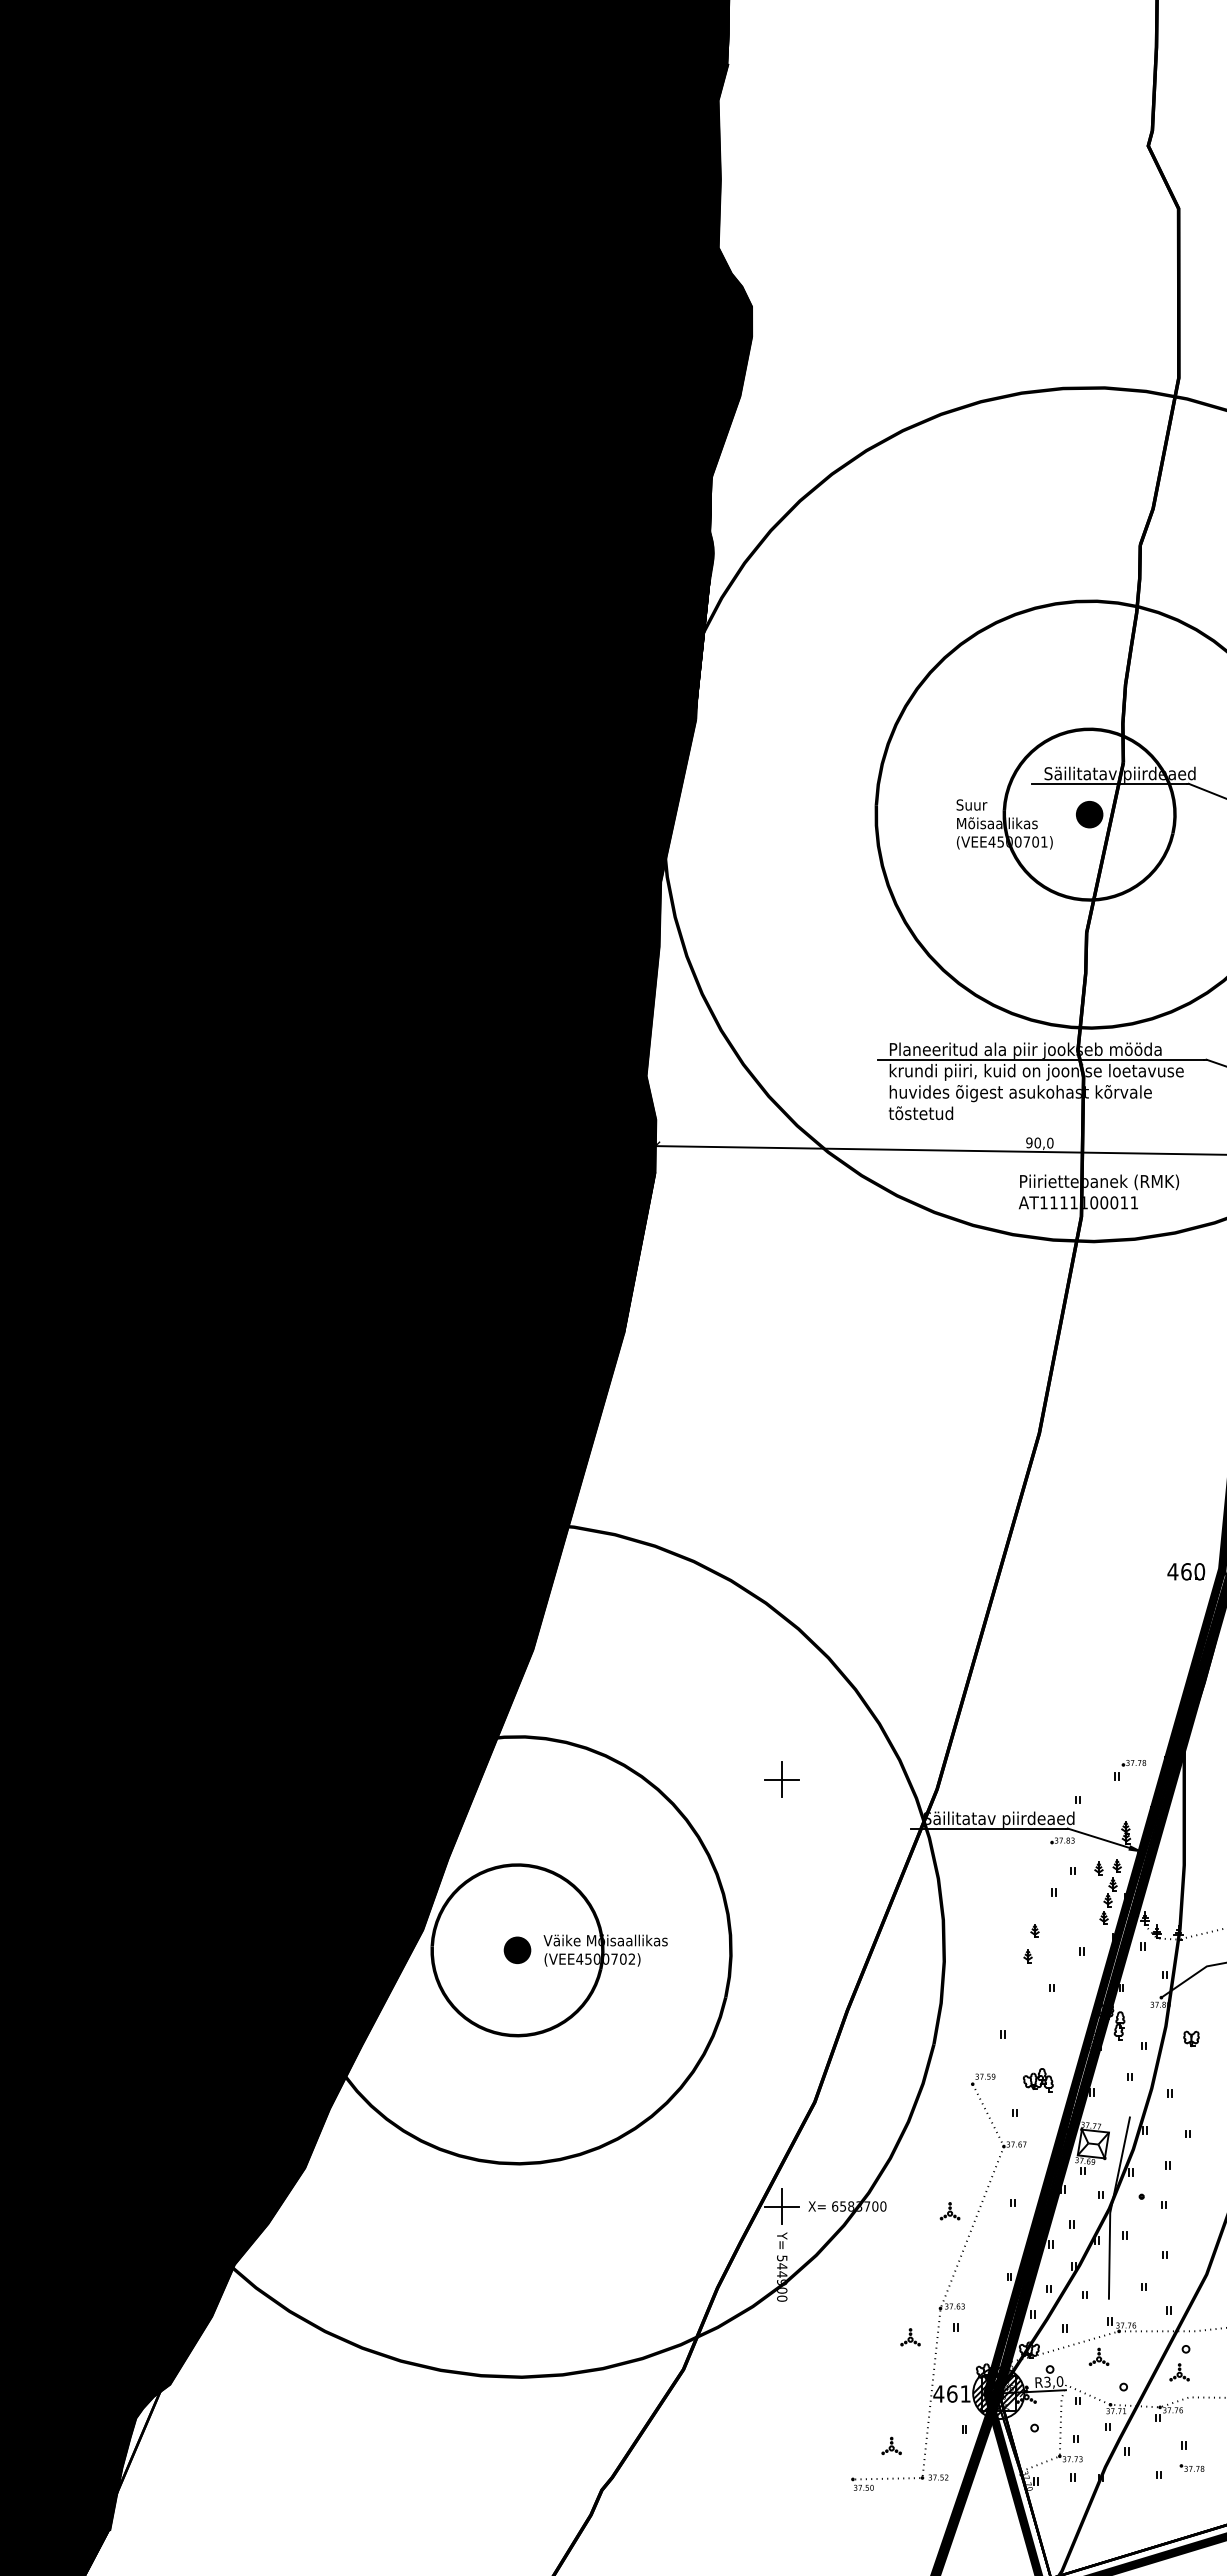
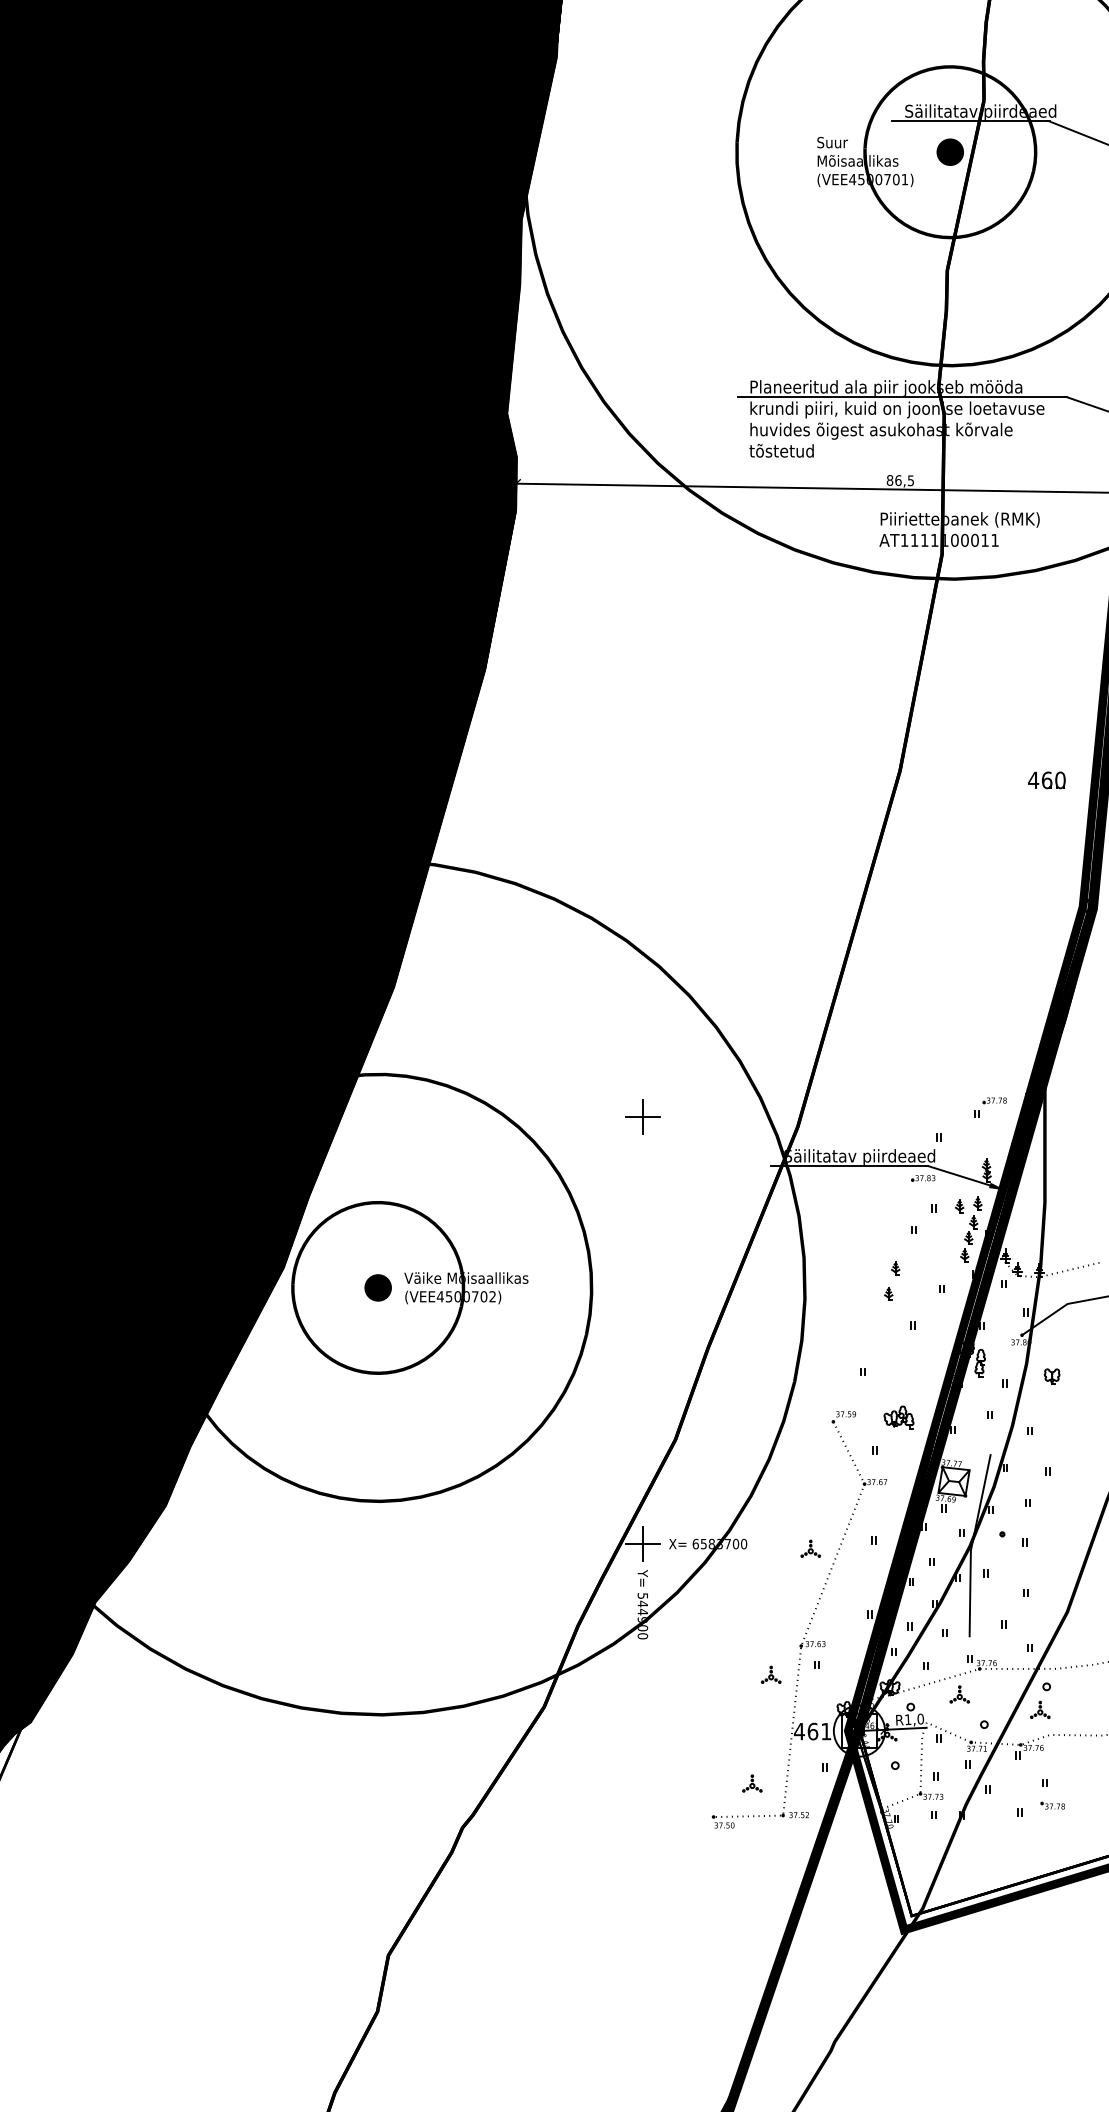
text: (1039, 1142) -> (900, 480), 90,0 -> 86,5
text: (1186, 1571) -> (1047, 780), moved
text: (1047, 2381) -> (908, 1719), R3,0 -> R1,0
hatch: (998, 2392) -> (859, 1730), removed

